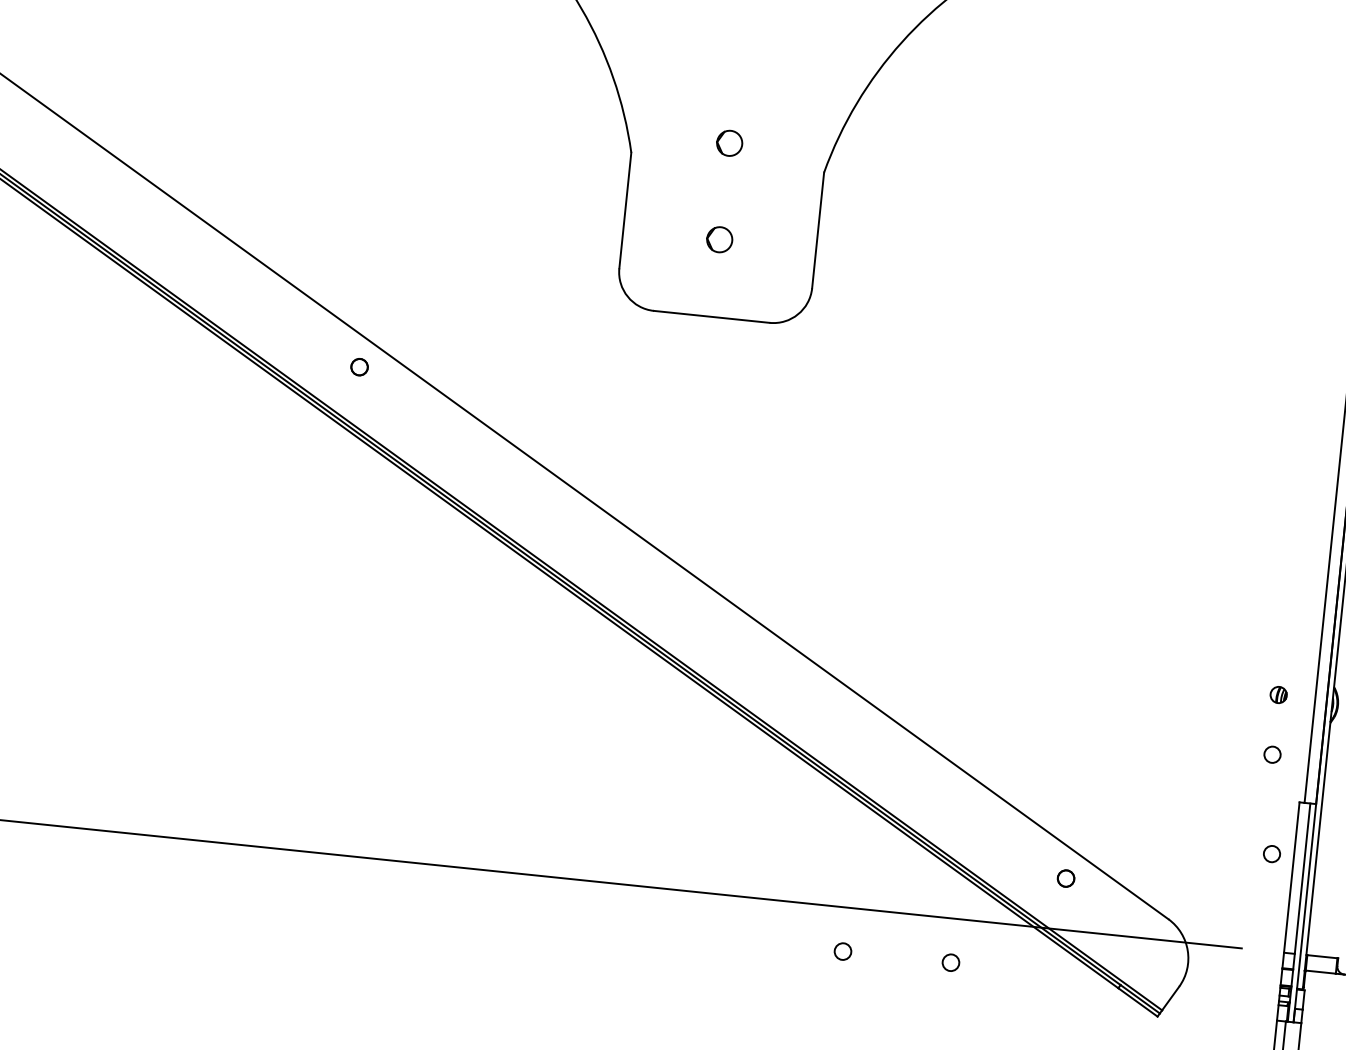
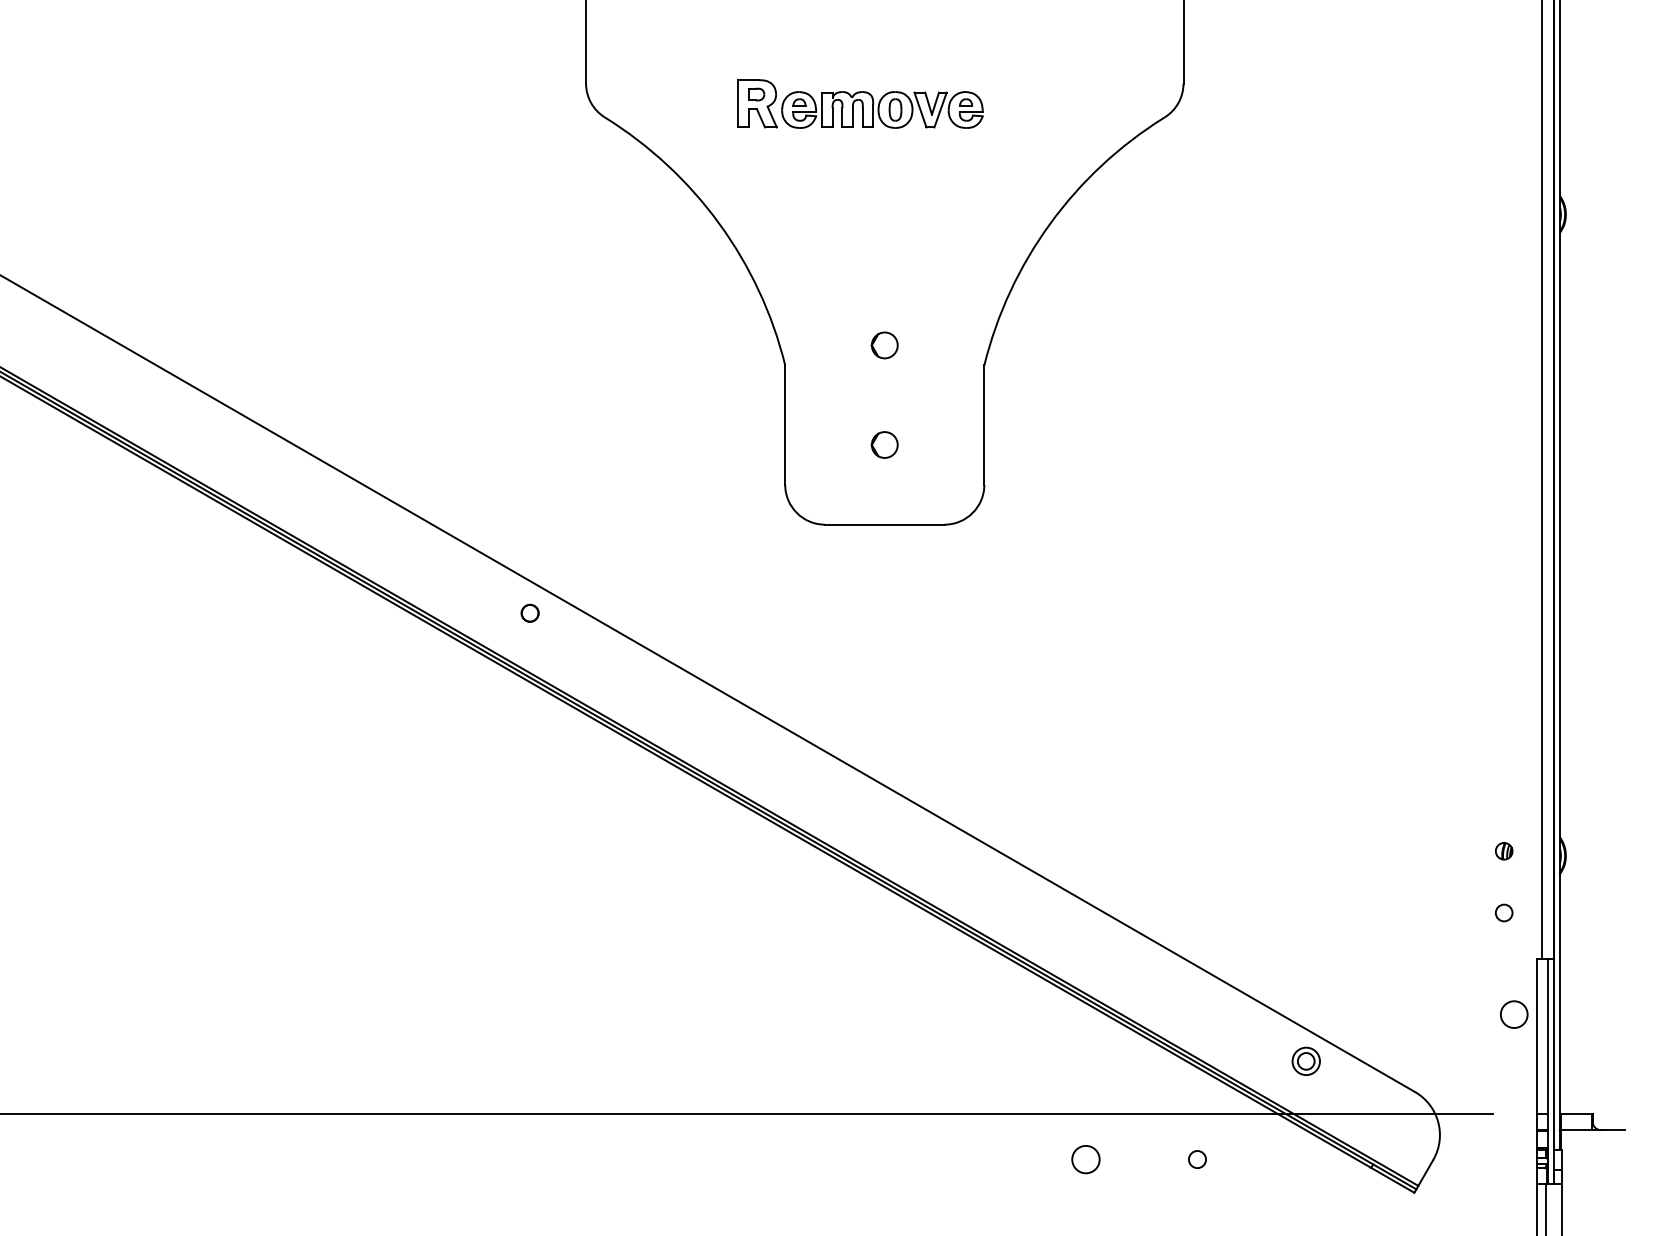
circle: (1271, 853) -> (1513, 1014), size x1.6
circle: (1065, 877) -> (1305, 1060), size x1.6
circle: (842, 951) -> (1085, 1159), size x1.6

